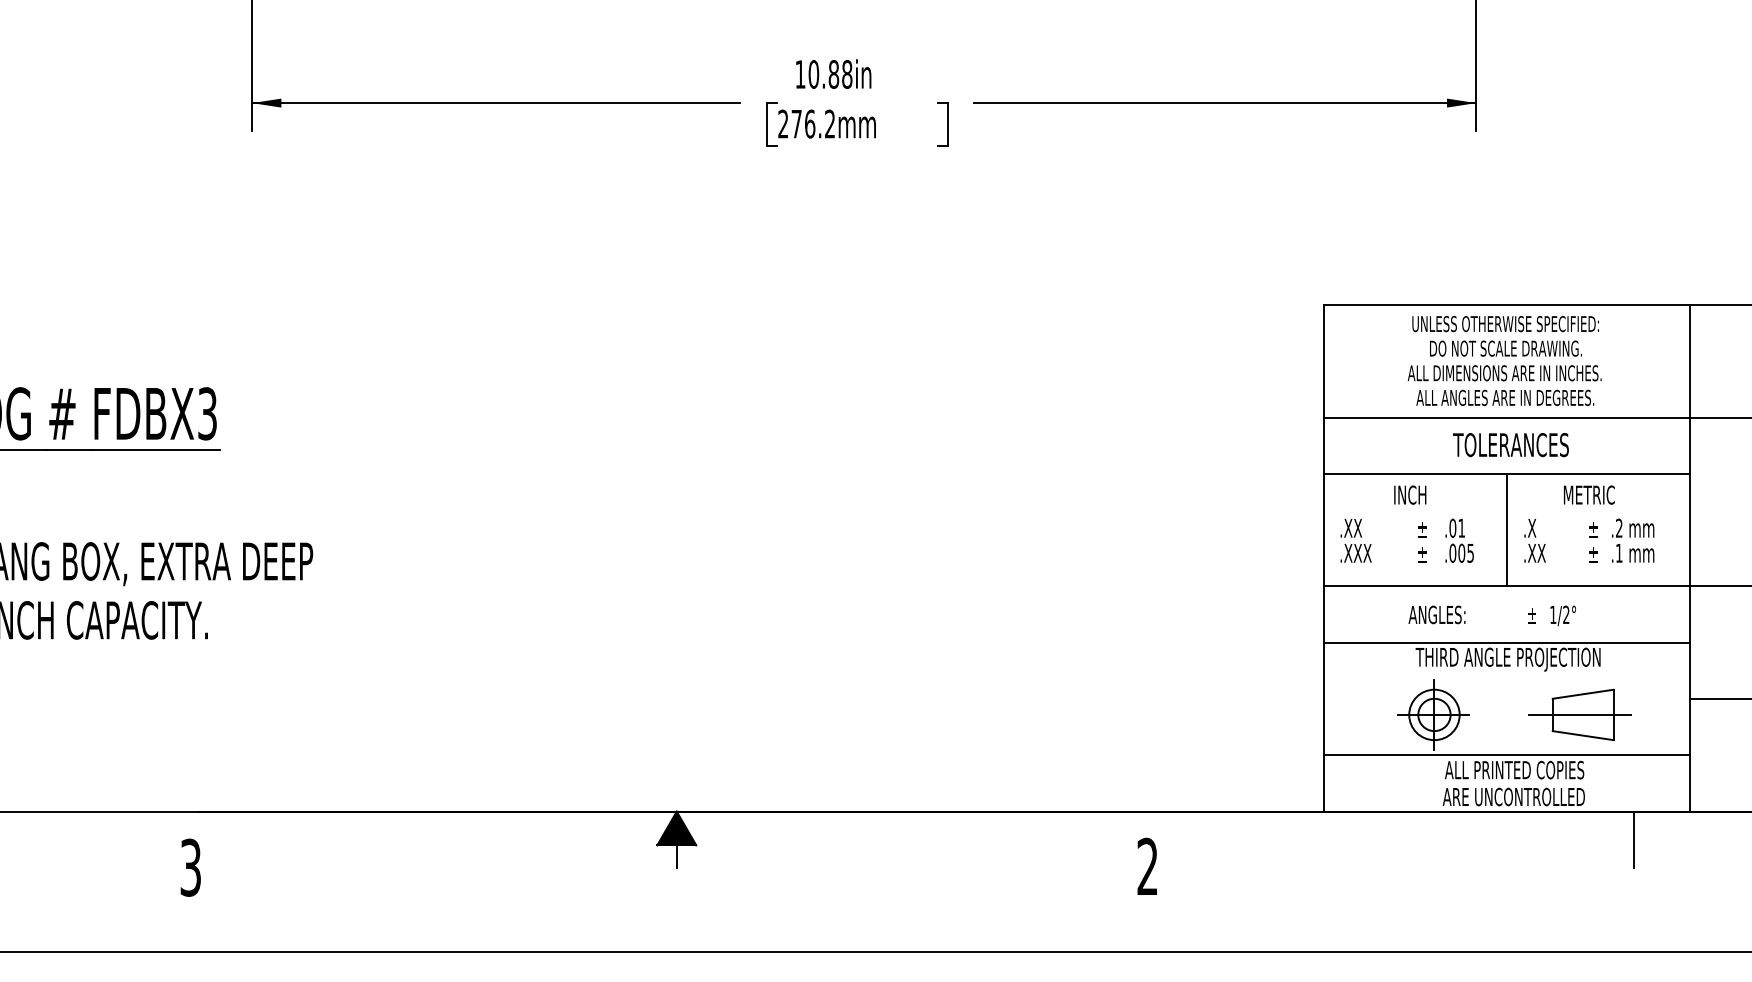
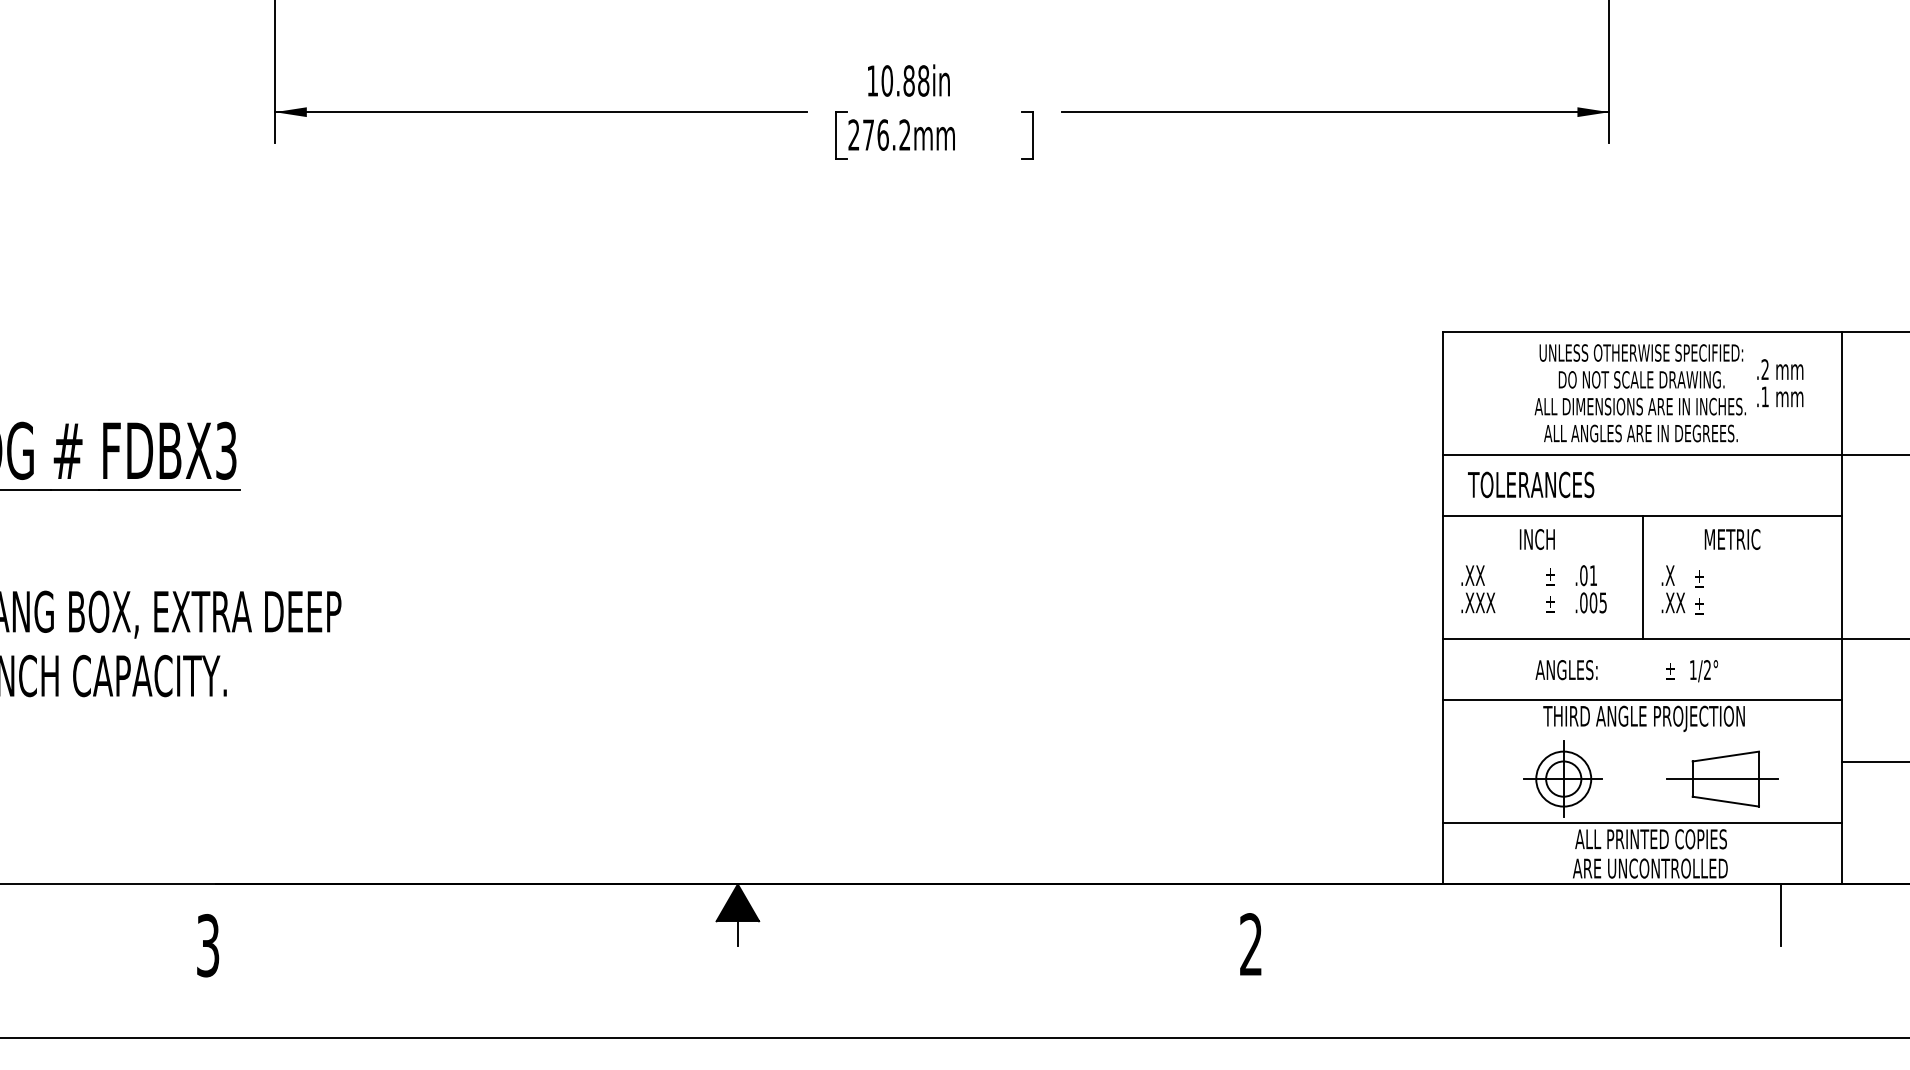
text: (1511, 444) -> (1531, 484), moved
text: (1633, 540) -> (1780, 383), moved
text: (1593, 541) -> (1699, 592), moved

